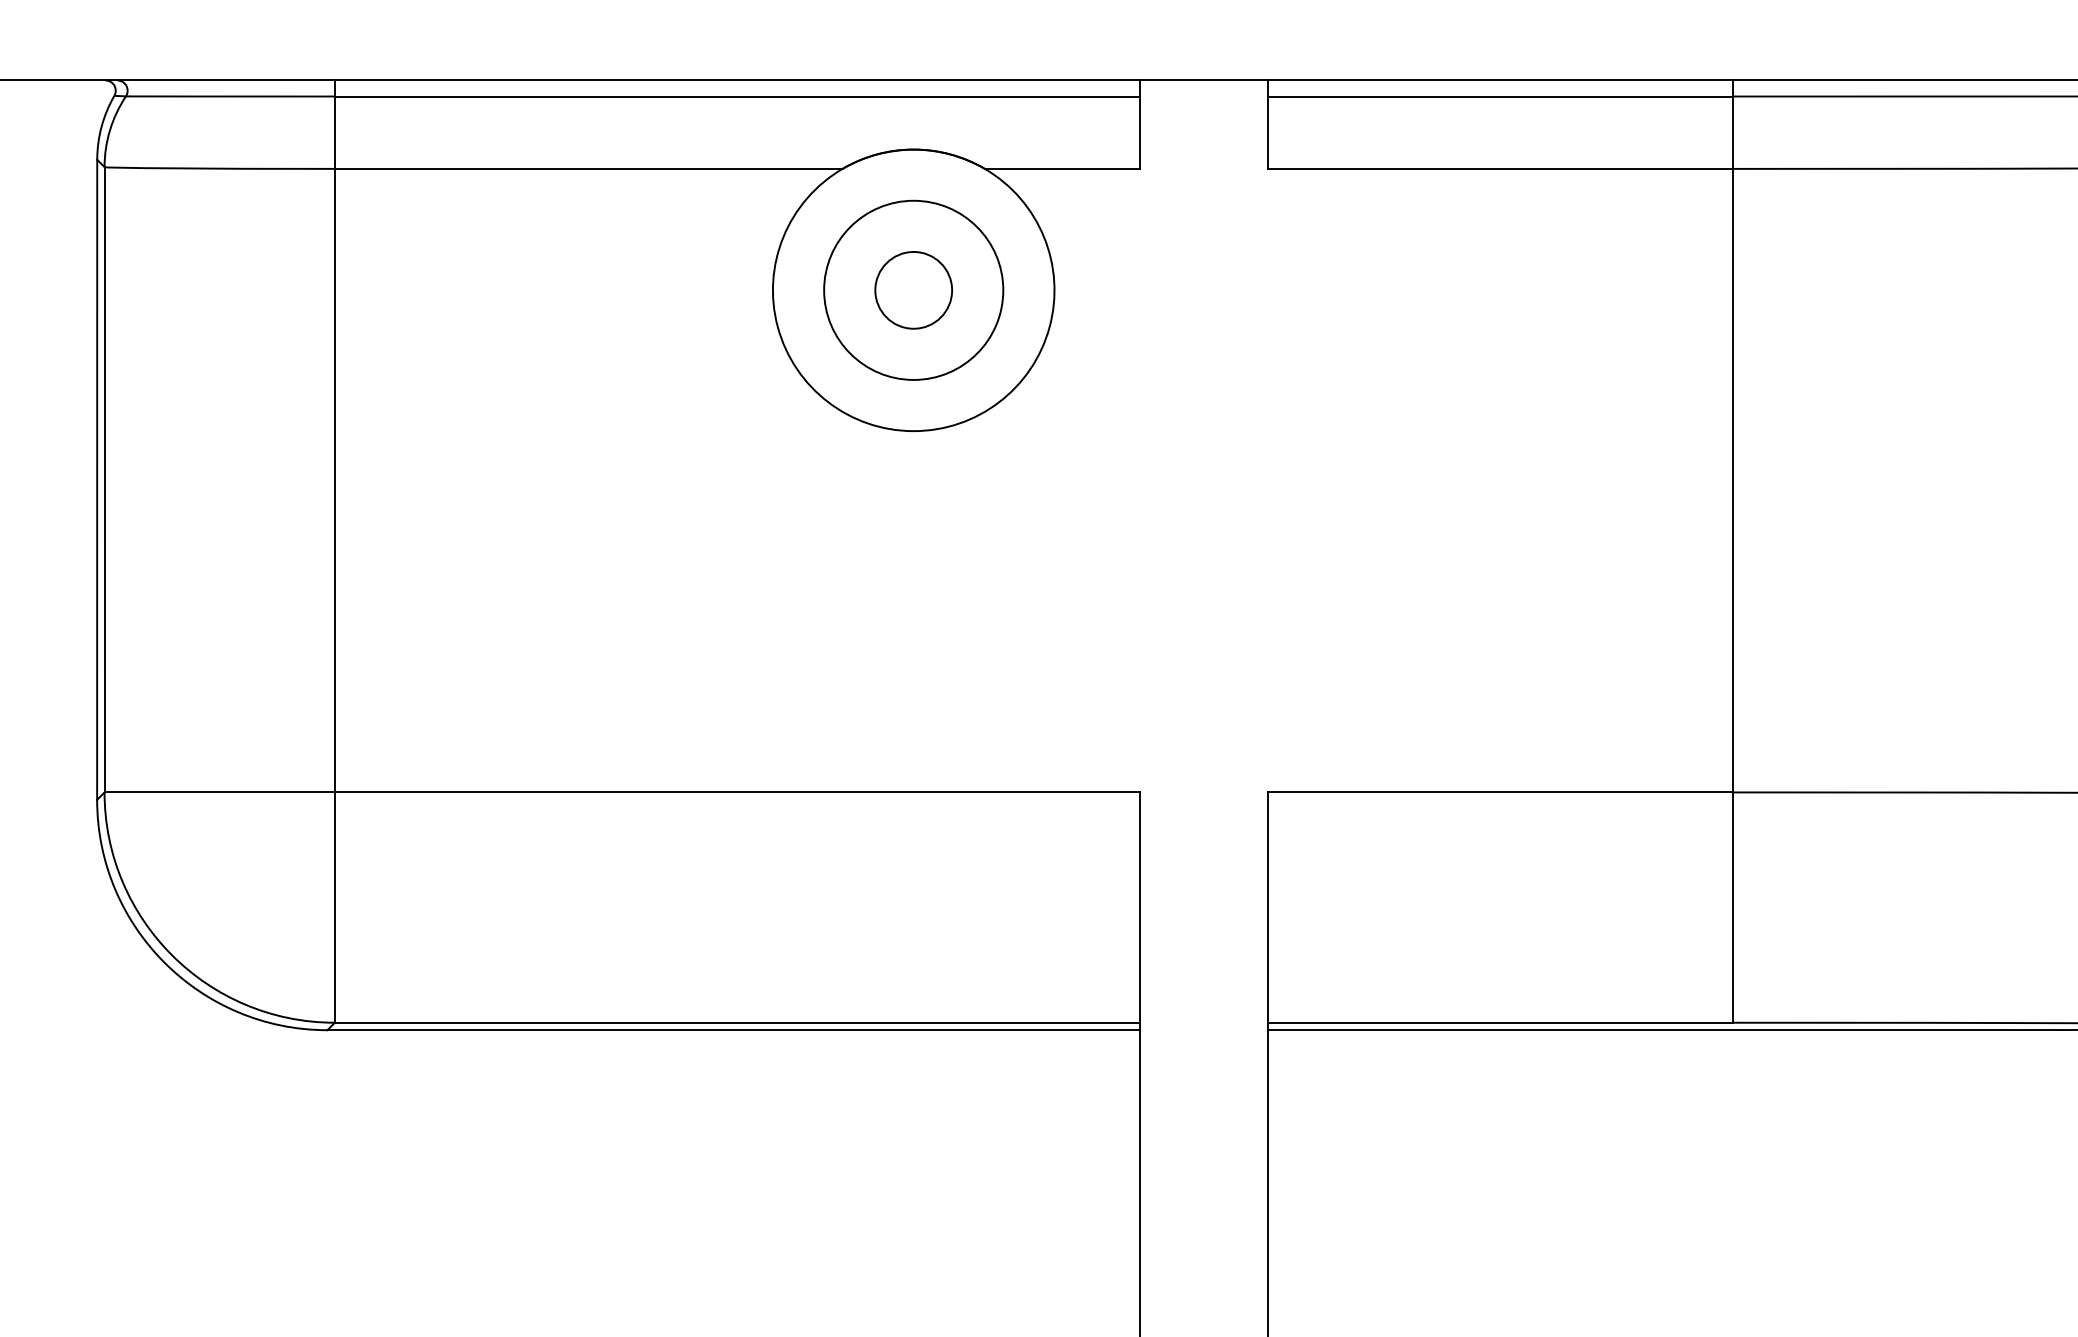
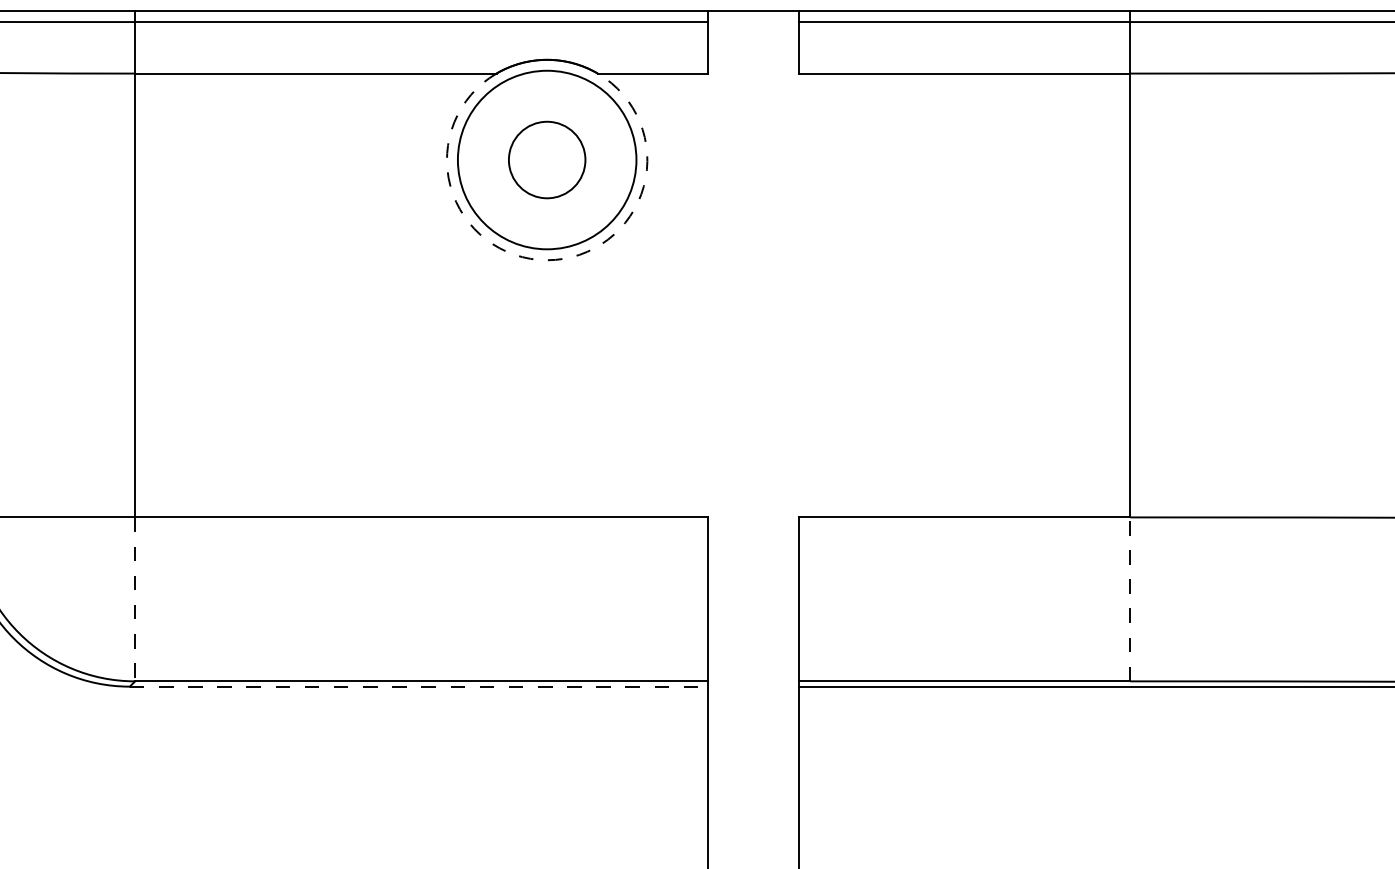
circle: (913, 289) -> (547, 159), size x1.4
circle: (913, 289) -> (547, 159), size x1.4
arc: (913, 431) -> (547, 260), solid -> dashed
line: (1732, 907) -> (1129, 599), solid -> dashed
line: (334, 908) -> (134, 600), solid -> dashed
line: (734, 1030) -> (419, 686), solid -> dashed

